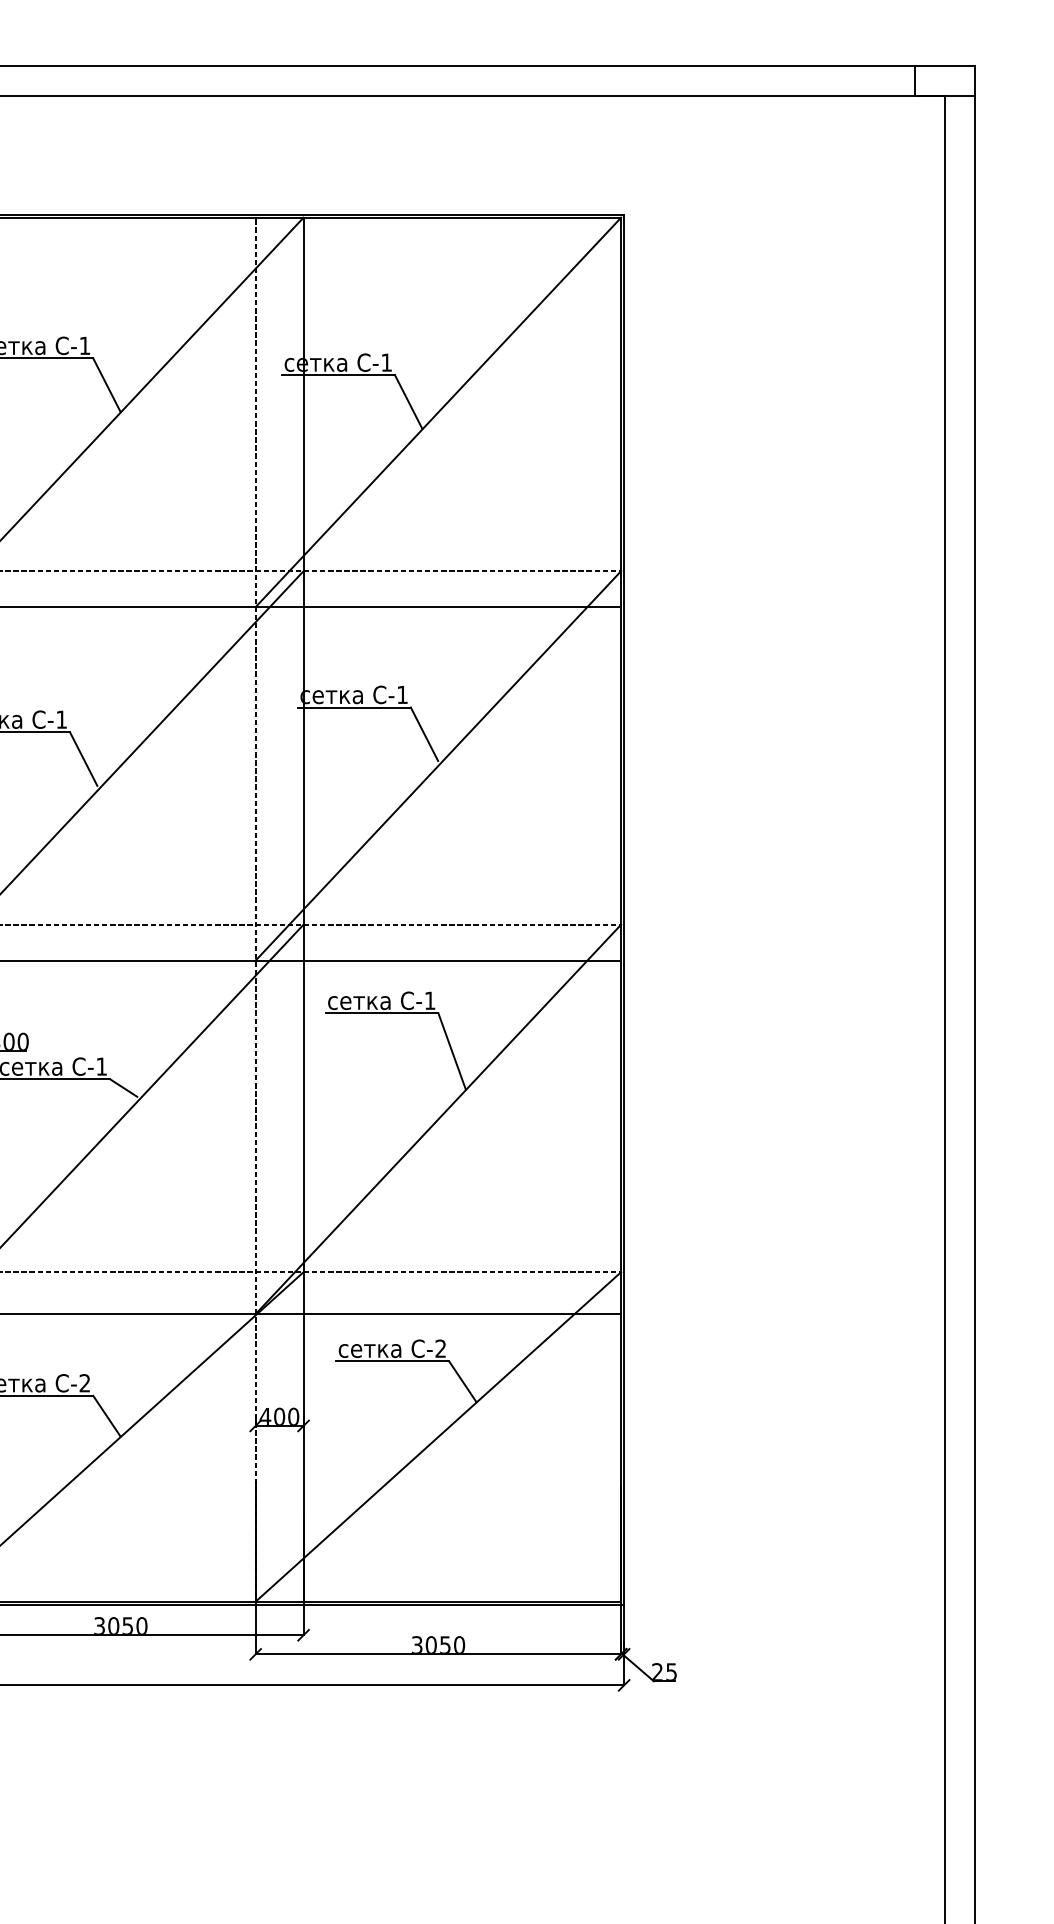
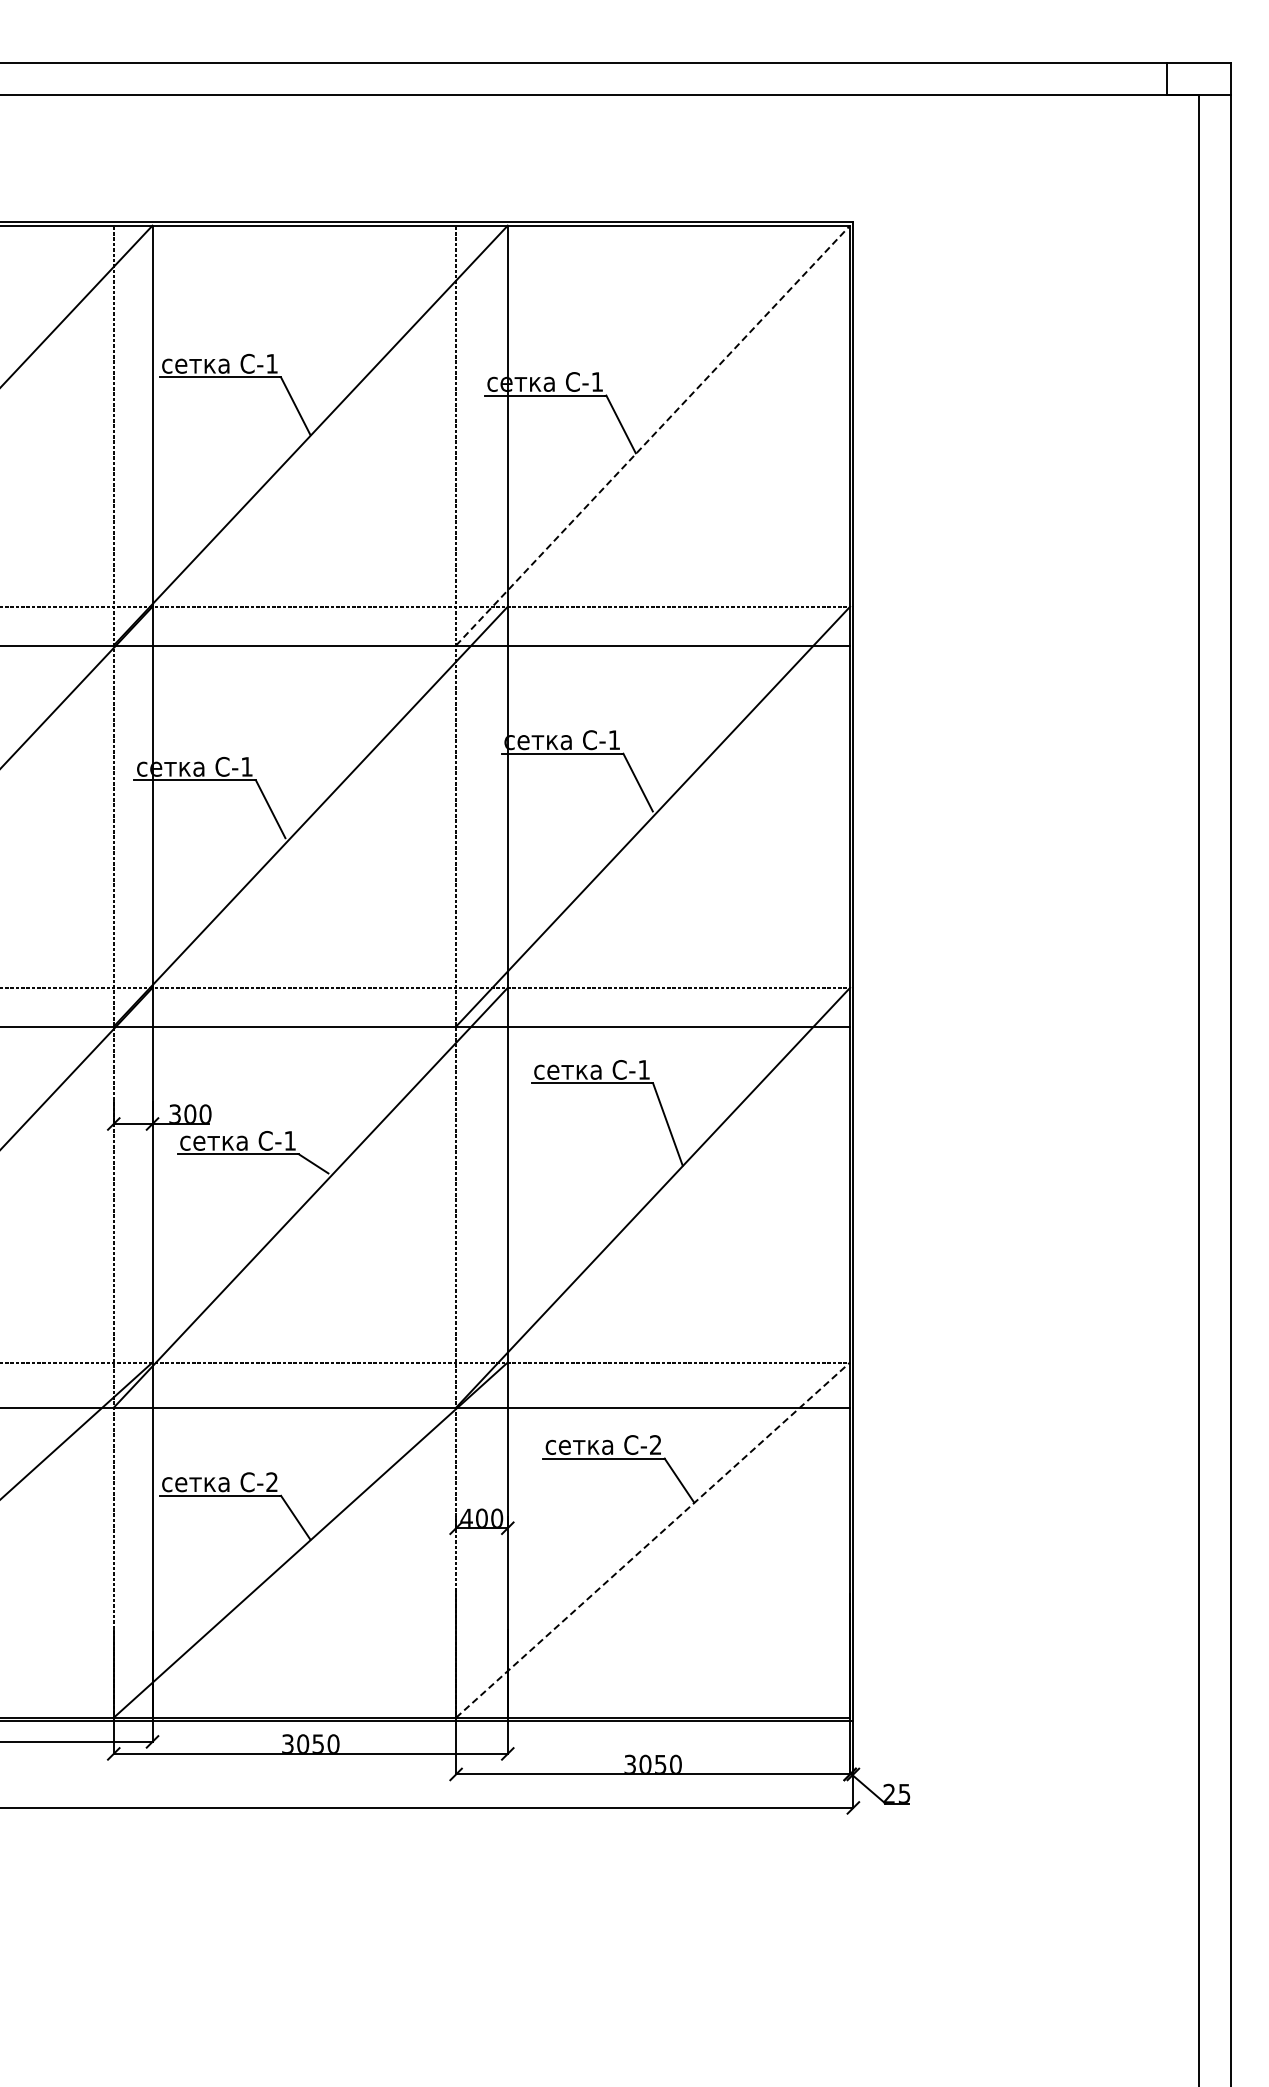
line: (438, 412) -> (653, 435), solid -> dashed
line: (438, 1436) -> (653, 1539), solid -> dashed

